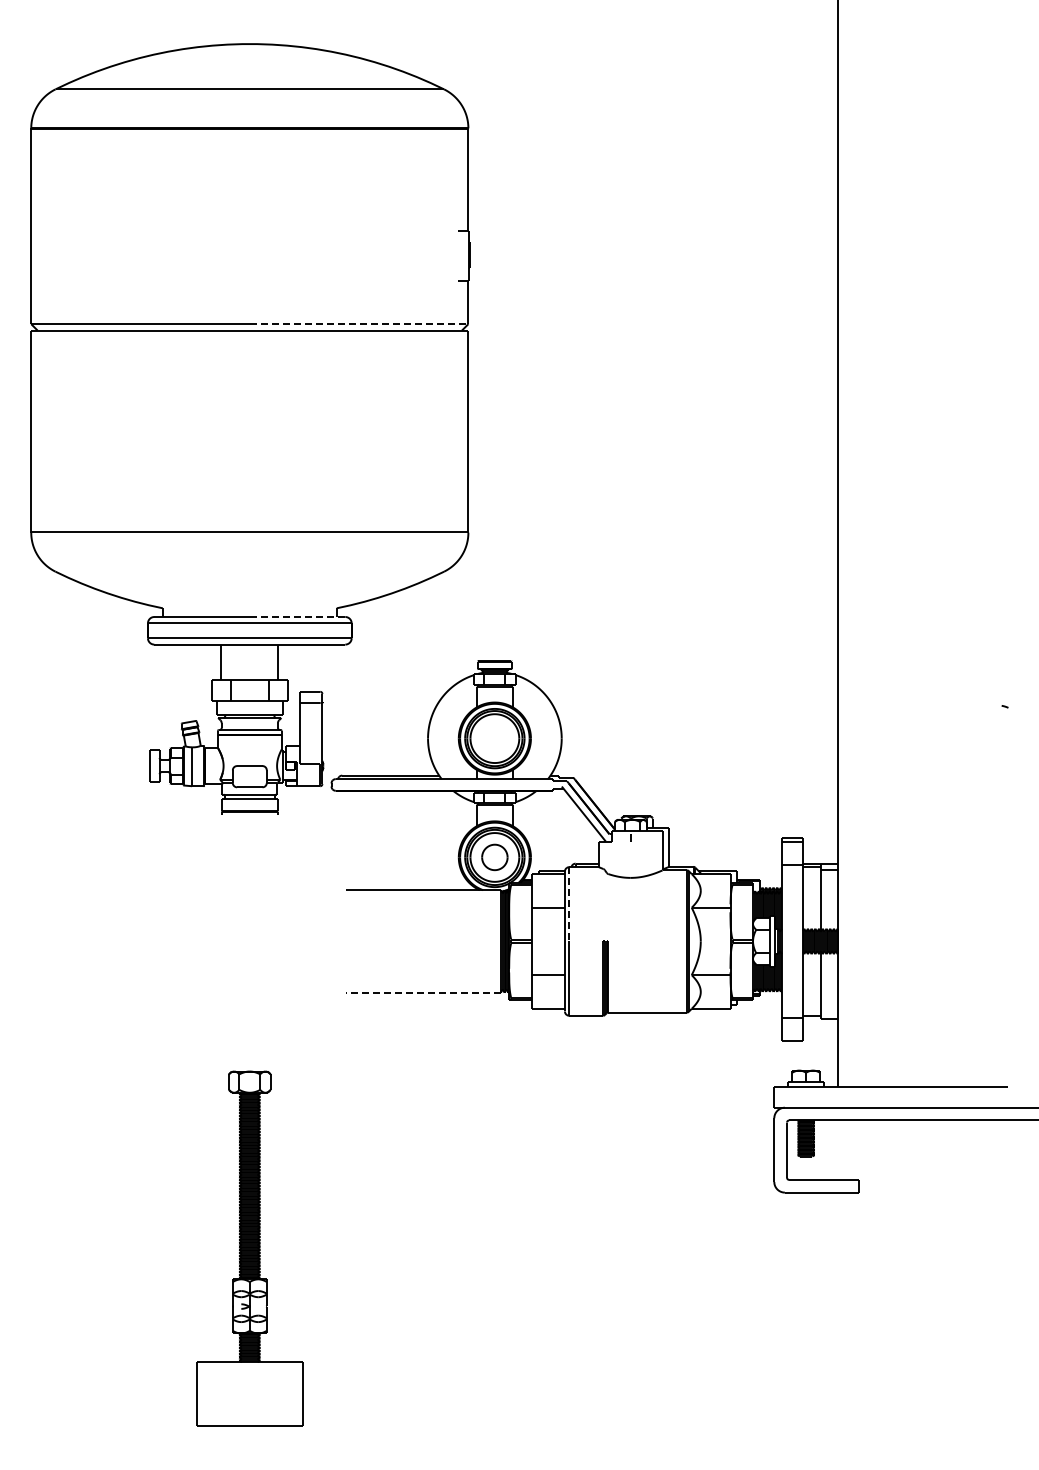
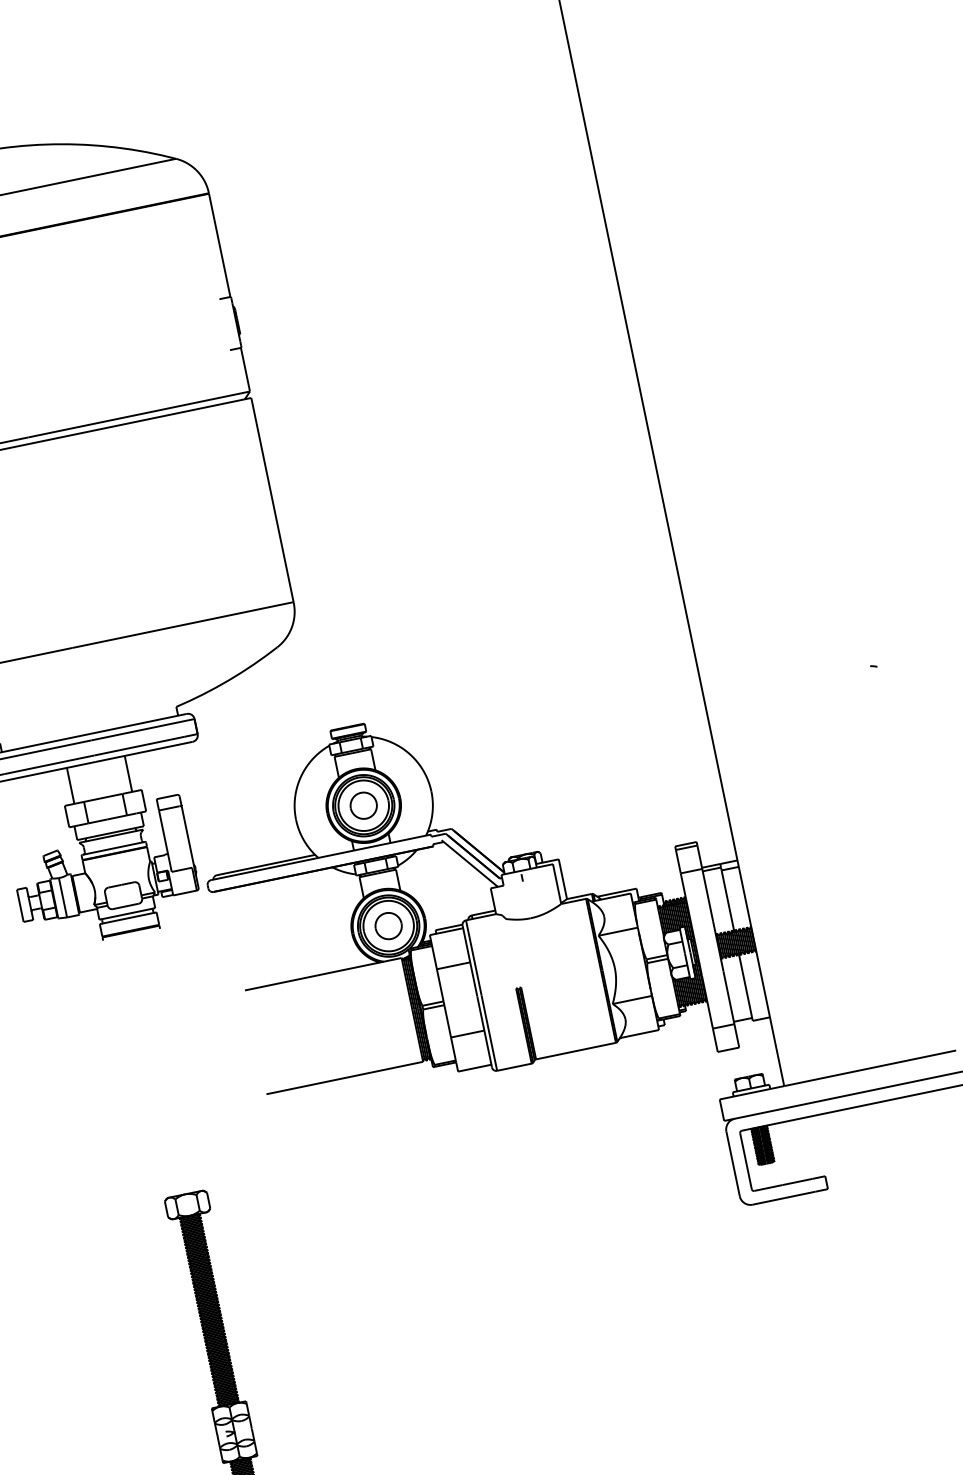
line: (359, 324) -> (139, 414), dashed -> solid
line: (297, 617) -> (138, 724), dashed -> solid
part: (494, 738) -> (363, 805), added
line: (569, 904) -> (474, 958), dashed -> solid
line: (423, 992) -> (344, 1077), dashed -> solid

